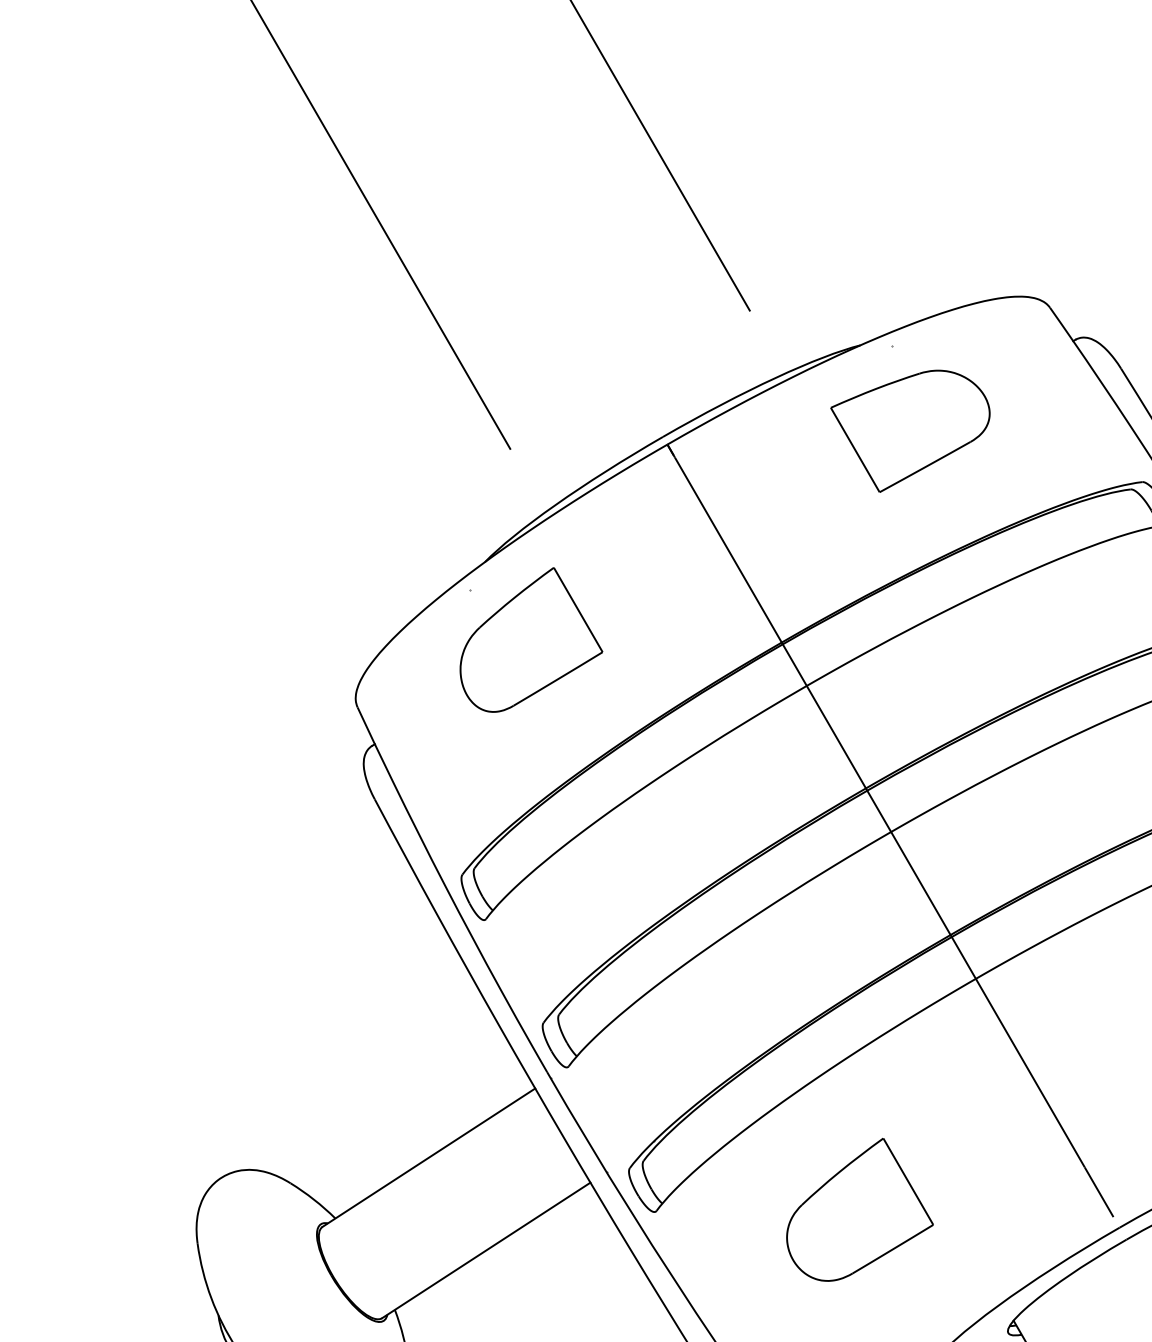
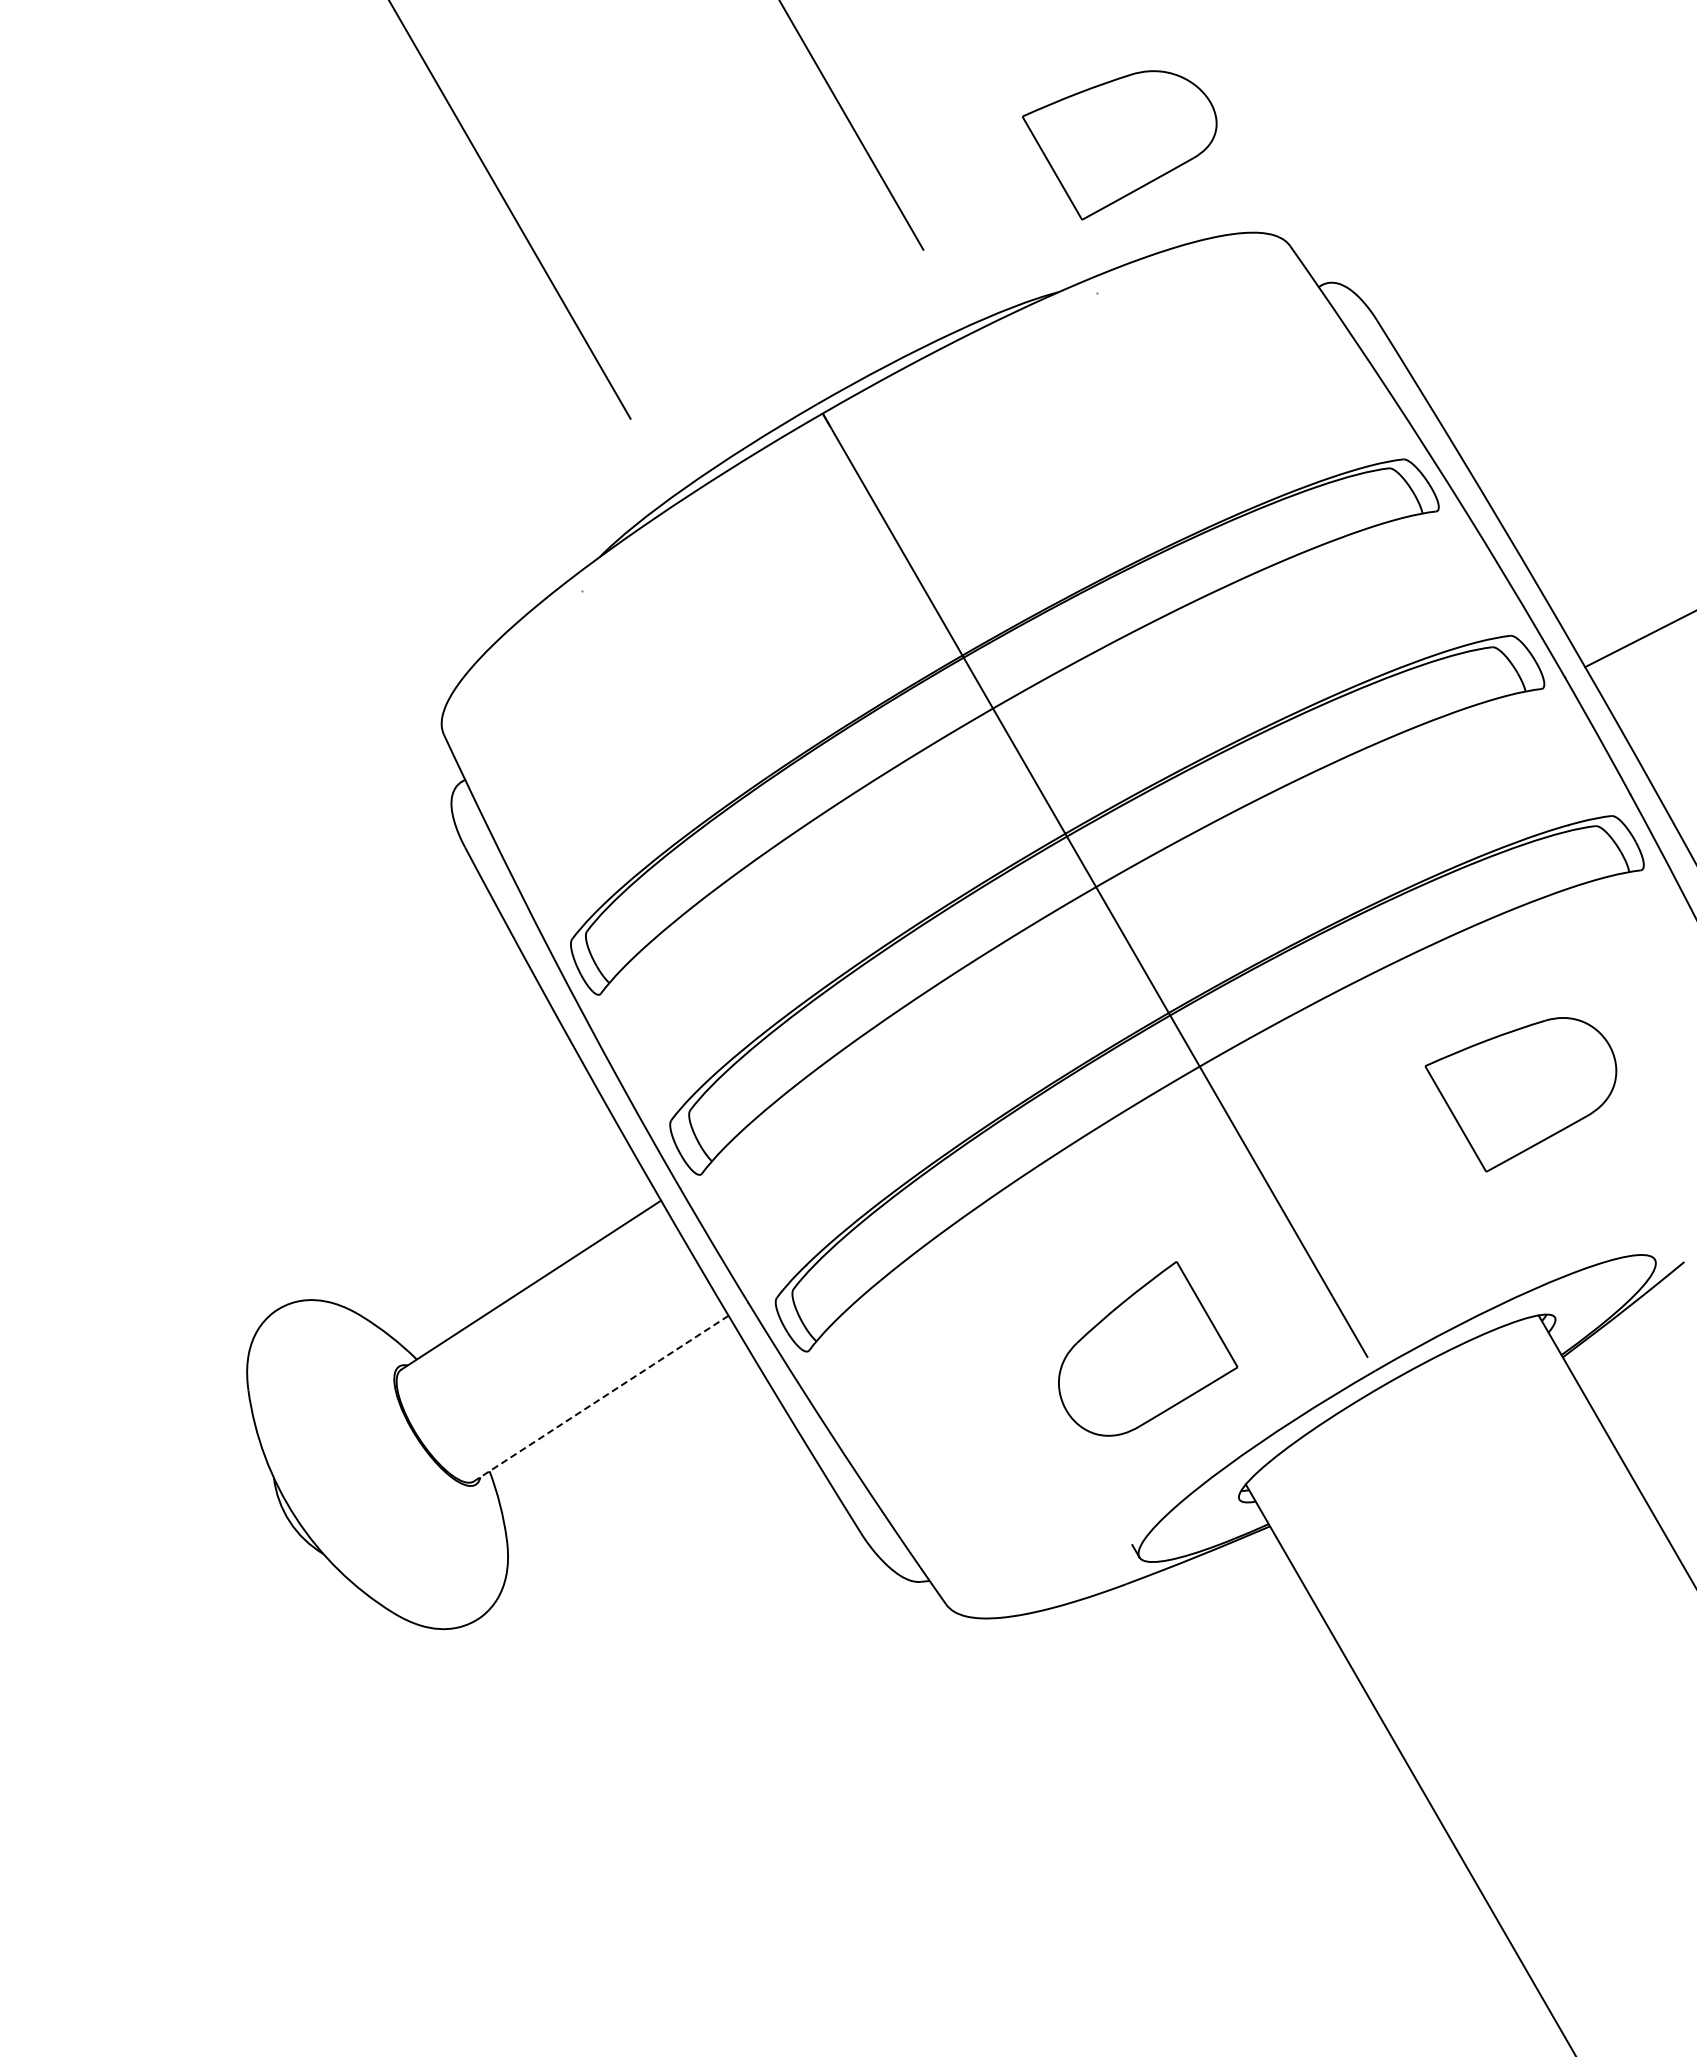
part: (910, 431) -> (1119, 145), moved
part: (531, 640) -> (656, 652), removed
part: (860, 1209) -> (1148, 1348), moved
line: (486, 1250) -> (601, 1398), solid -> dashed

